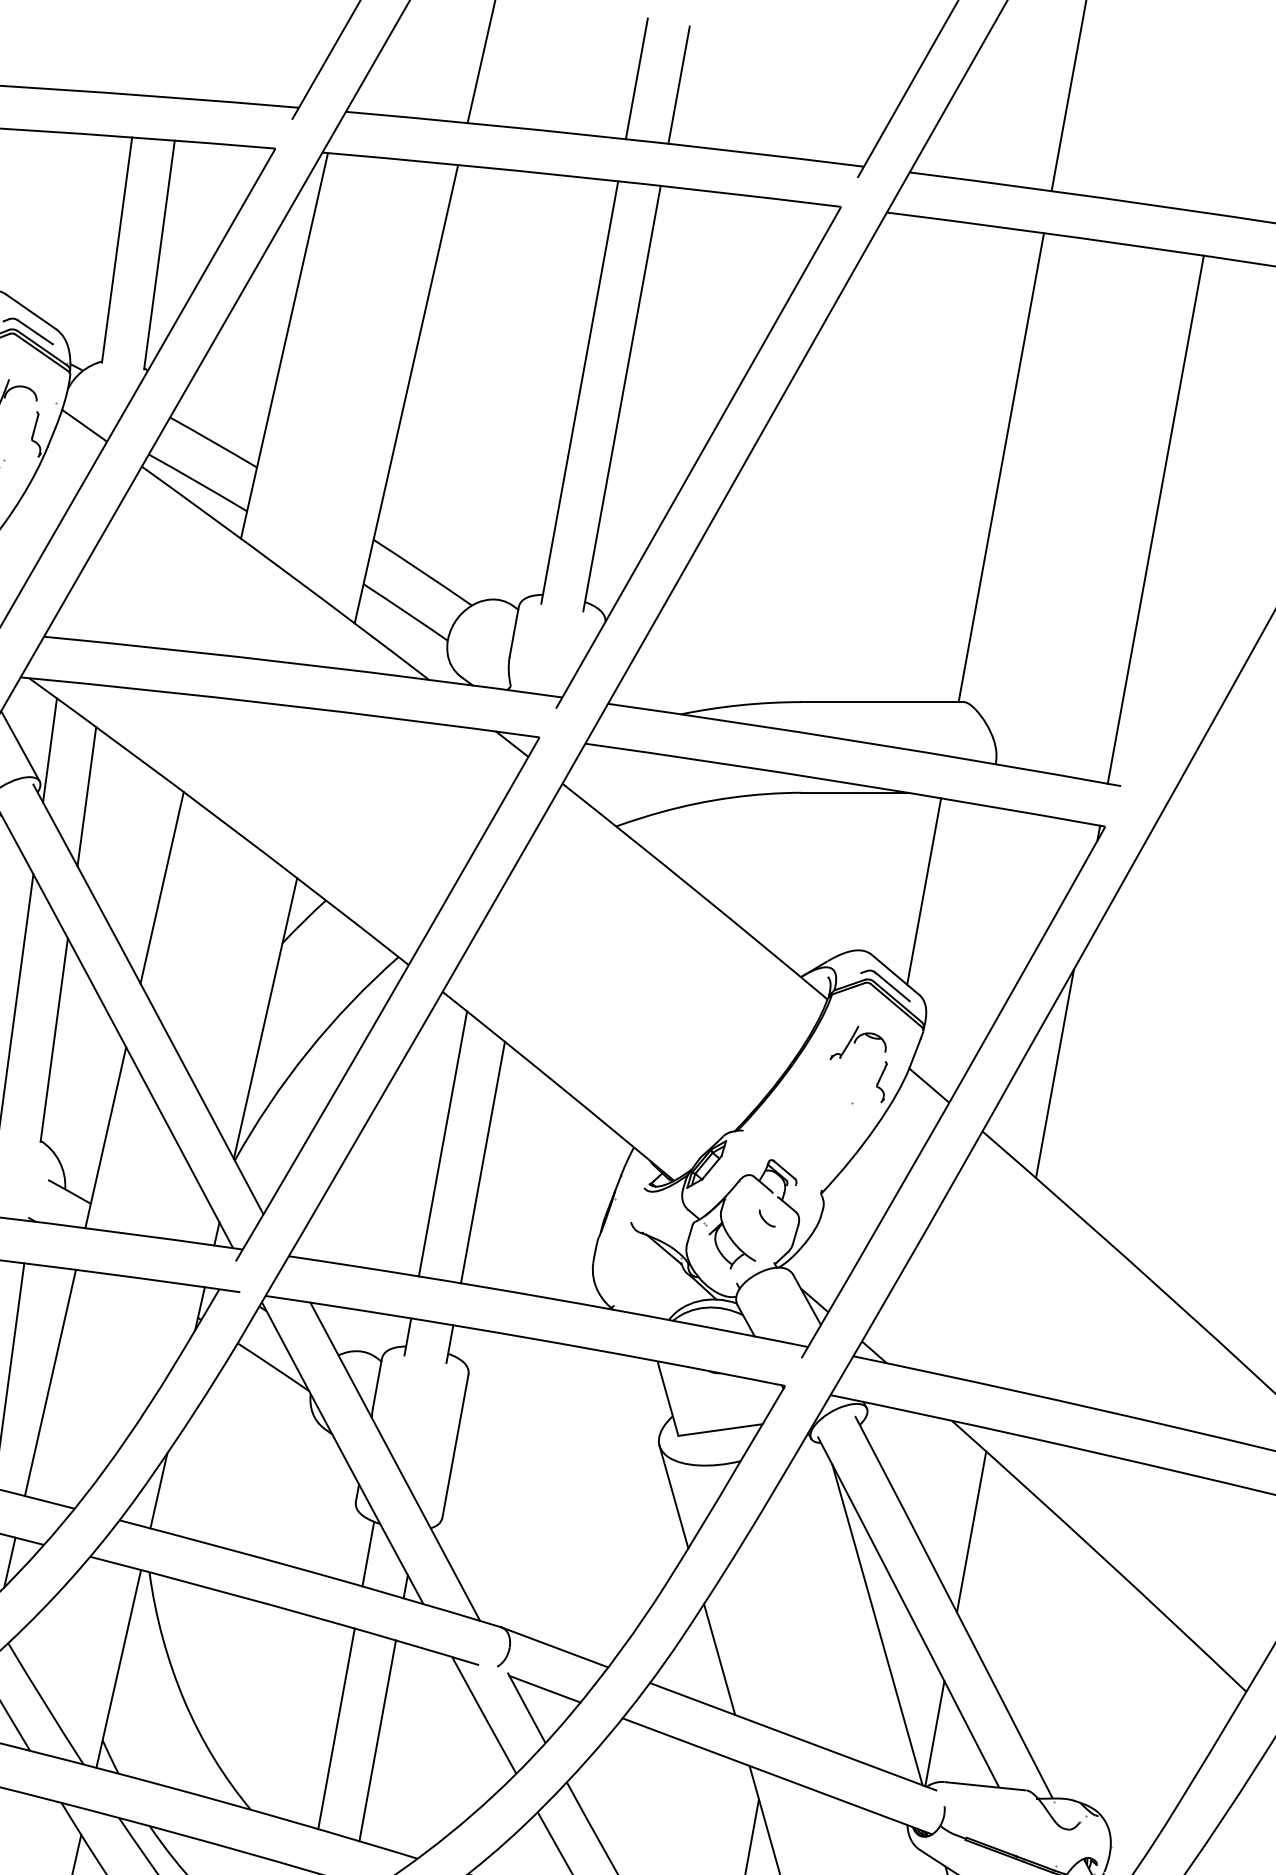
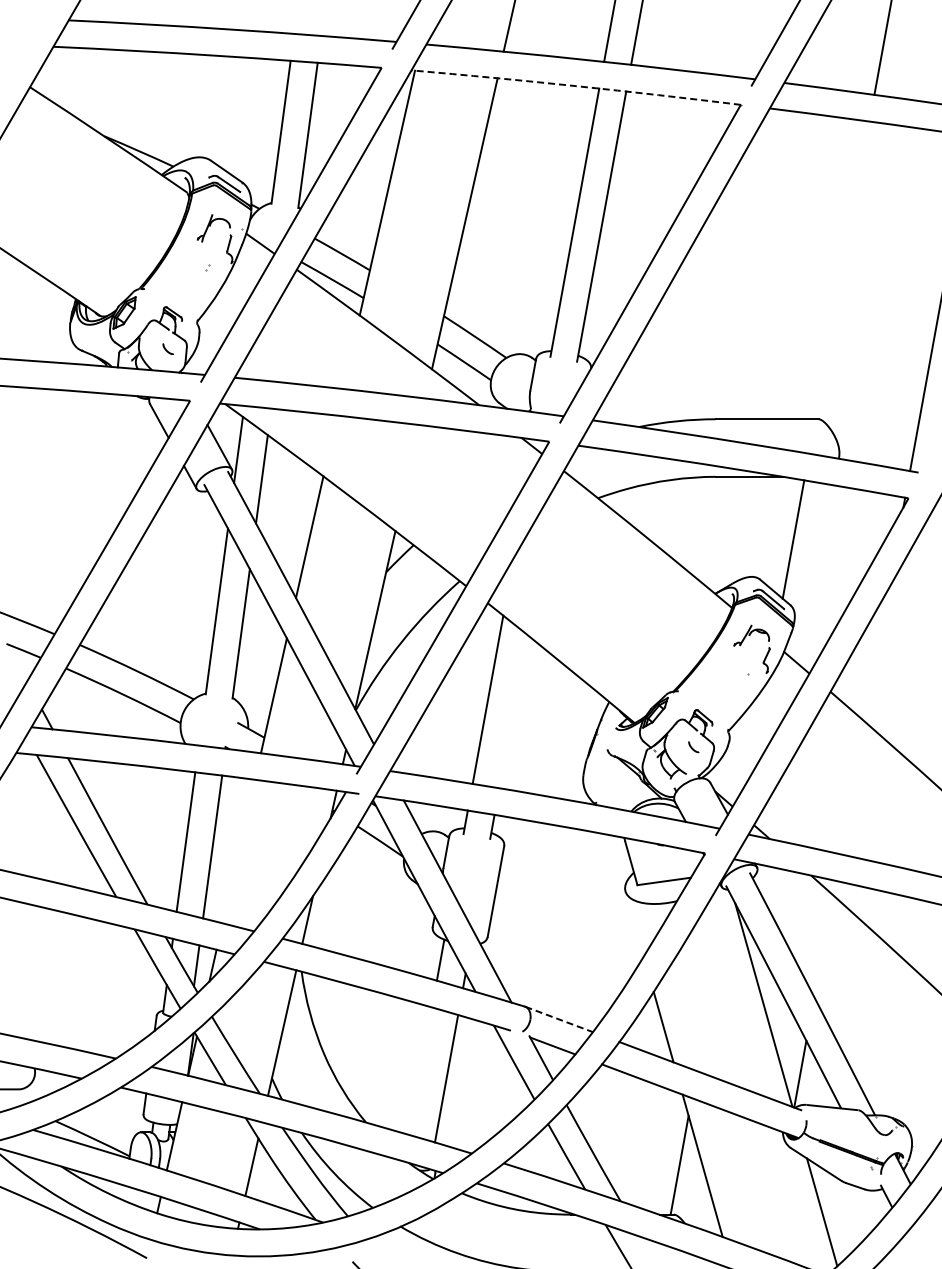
line: (582, 177) -> (576, 86), solid -> dashed
line: (1001, 467) -> (842, 270), removed
line: (1054, 1074) -> (876, 655), removed
line: (483, 1162) -> (513, 711), removed
line: (49, 1382) -> (238, 851), removed
line: (673, 1496) -> (634, 923), removed
line: (971, 1532) -> (823, 946), removed
line: (555, 1647) -> (559, 1019), solid -> dashed
line: (336, 1727) -> (420, 1070), removed

